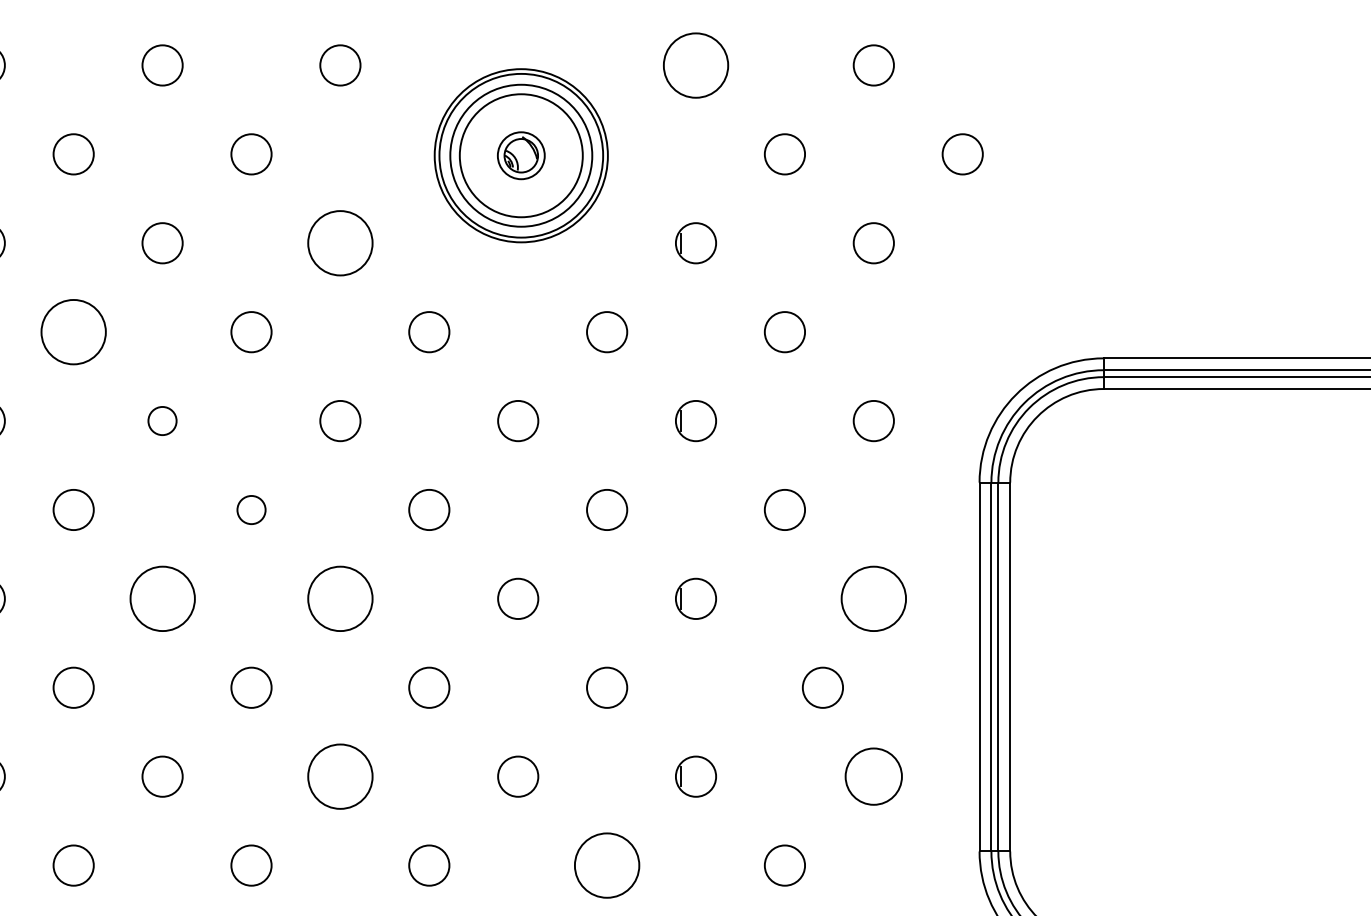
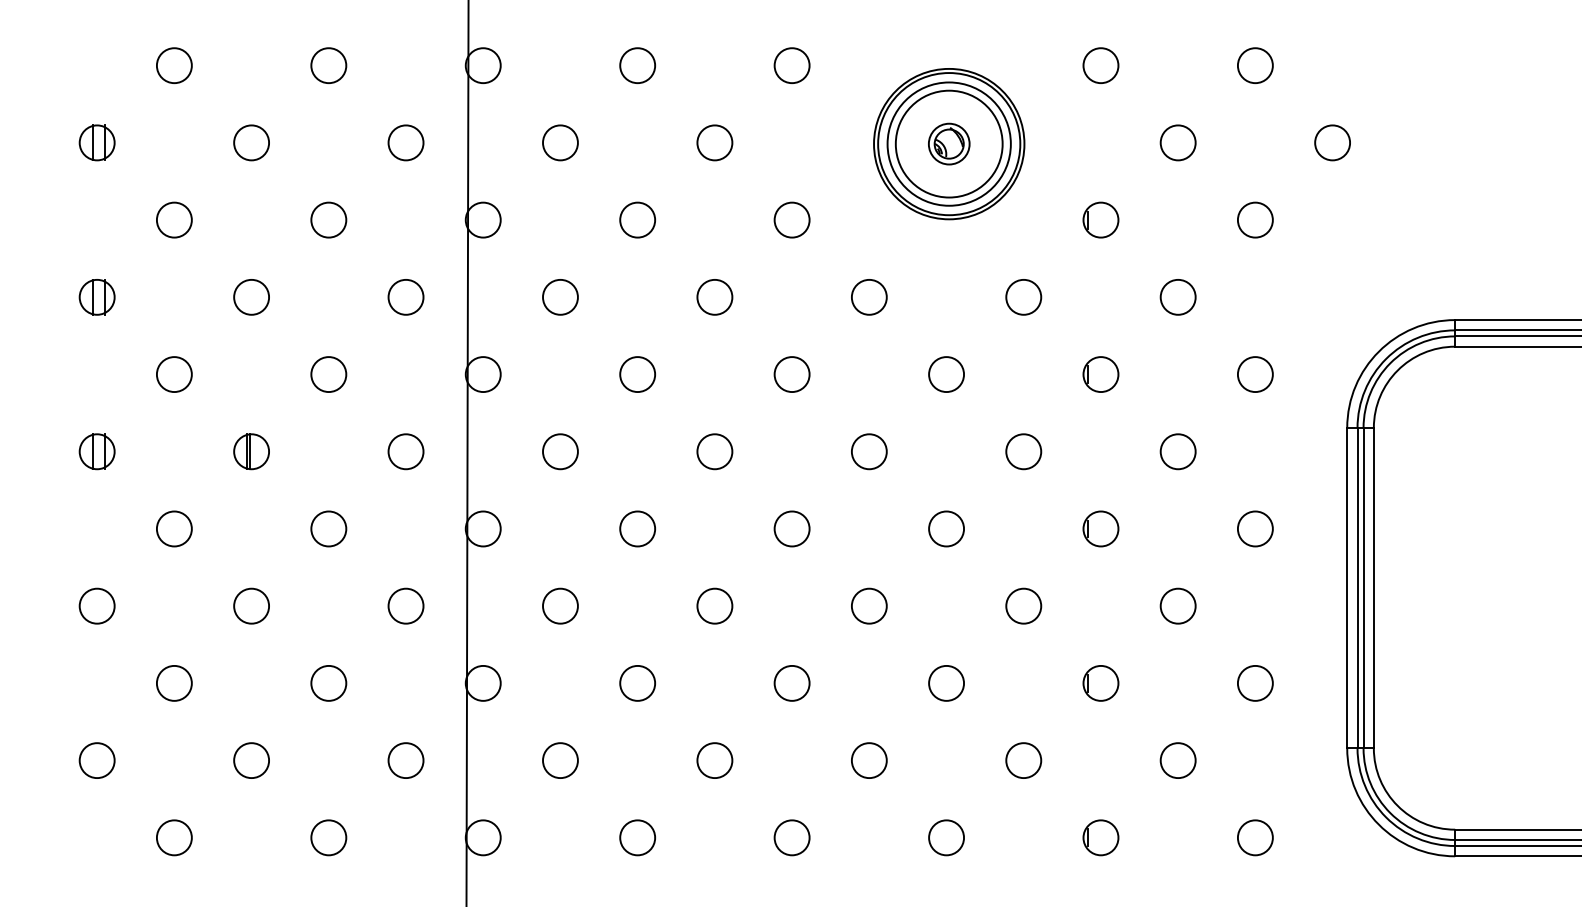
circle: (695, 65) -> (1100, 65), size x0.62
circle: (339, 242) -> (791, 219), size x0.62
circle: (73, 331) -> (560, 296), size x0.62
circle: (162, 421) -> (637, 374), size x1.43
circle: (251, 509) -> (714, 451), size x1.43
circle: (162, 598) -> (637, 528), size x0.62
circle: (339, 598) -> (791, 528), size x0.62
circle: (872, 598) -> (1254, 528), size x0.62
circle: (822, 686) -> (1177, 605), moved
circle: (339, 775) -> (791, 682), size x0.62
circle: (873, 776) -> (1255, 683), size x0.71
circle: (606, 865) -> (1023, 760), size x0.62

